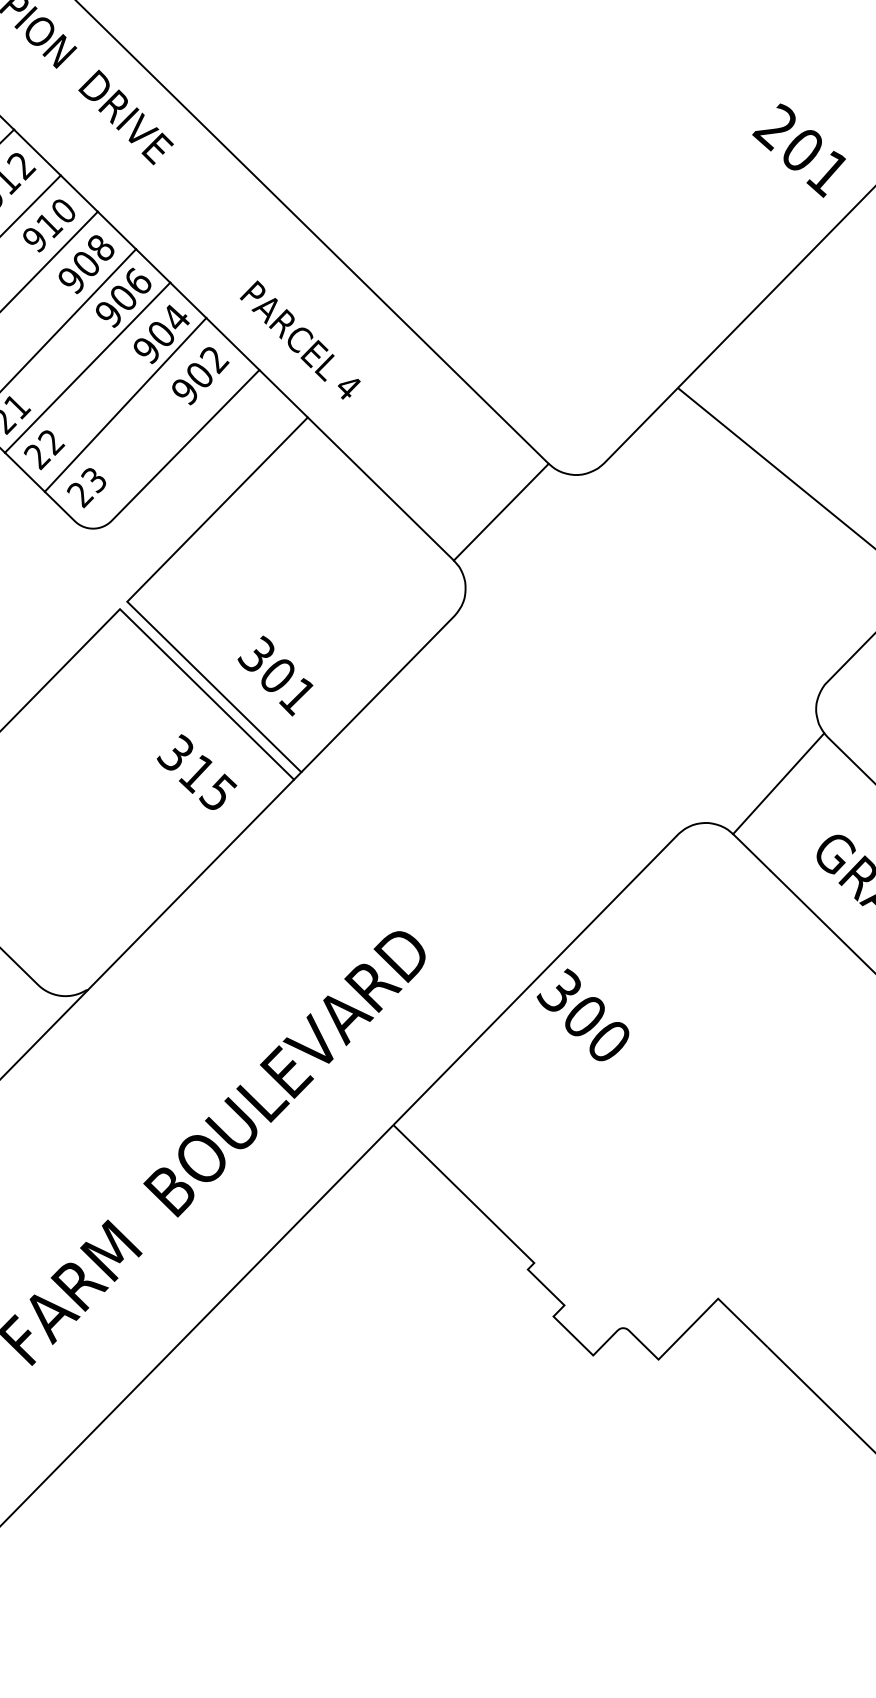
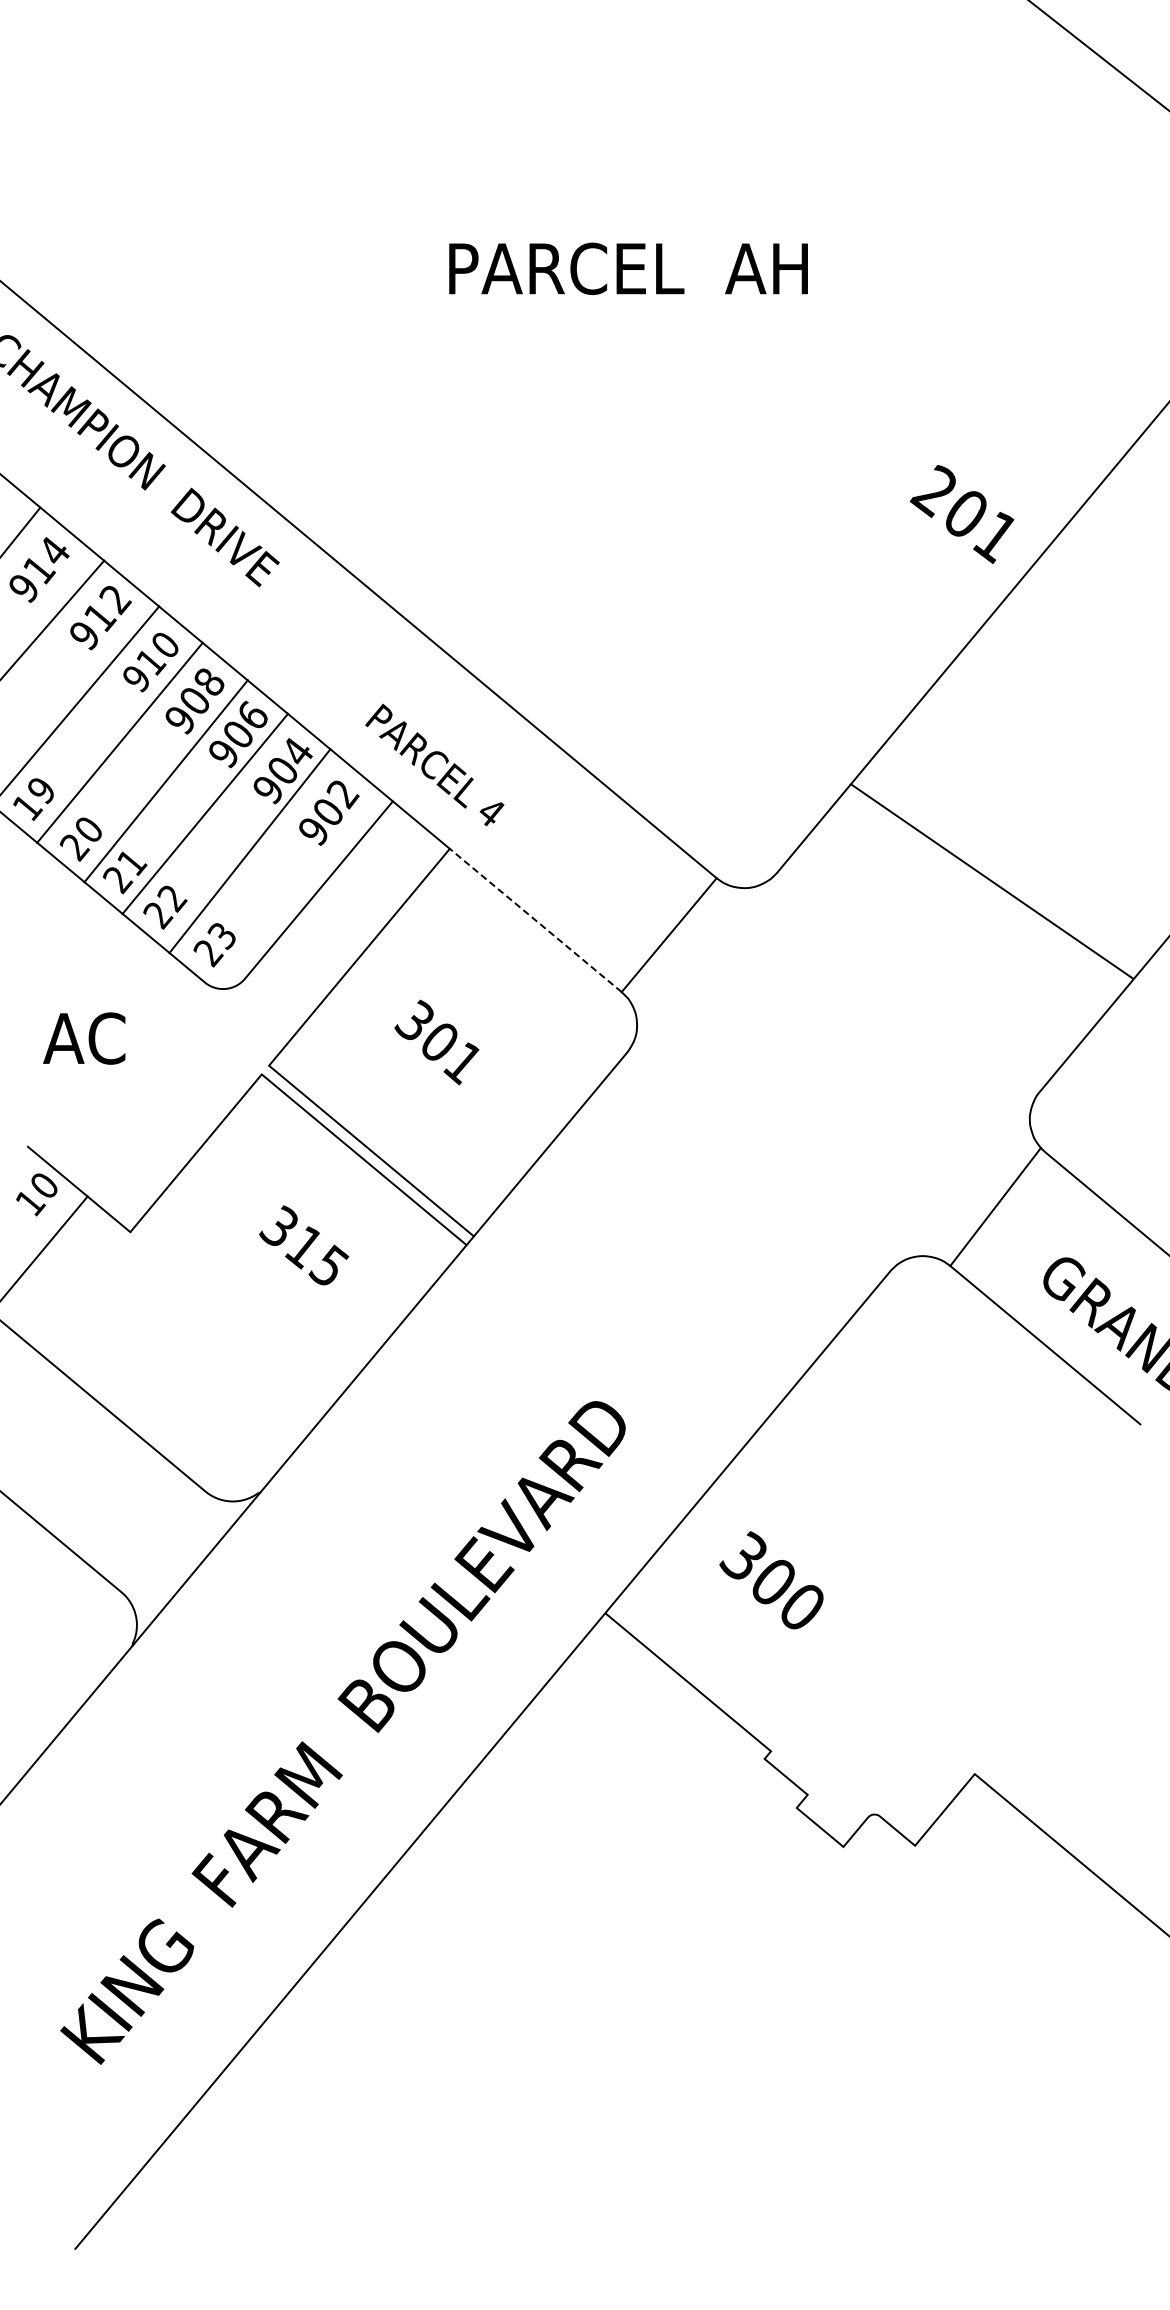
line: (380, 489) -> (535, 920), solid -> dashed
text: (274, 675) -> (436, 1042), moved
text: (197, 772) -> (304, 1245), moved
text: (583, 1015) -> (771, 1580), moved

